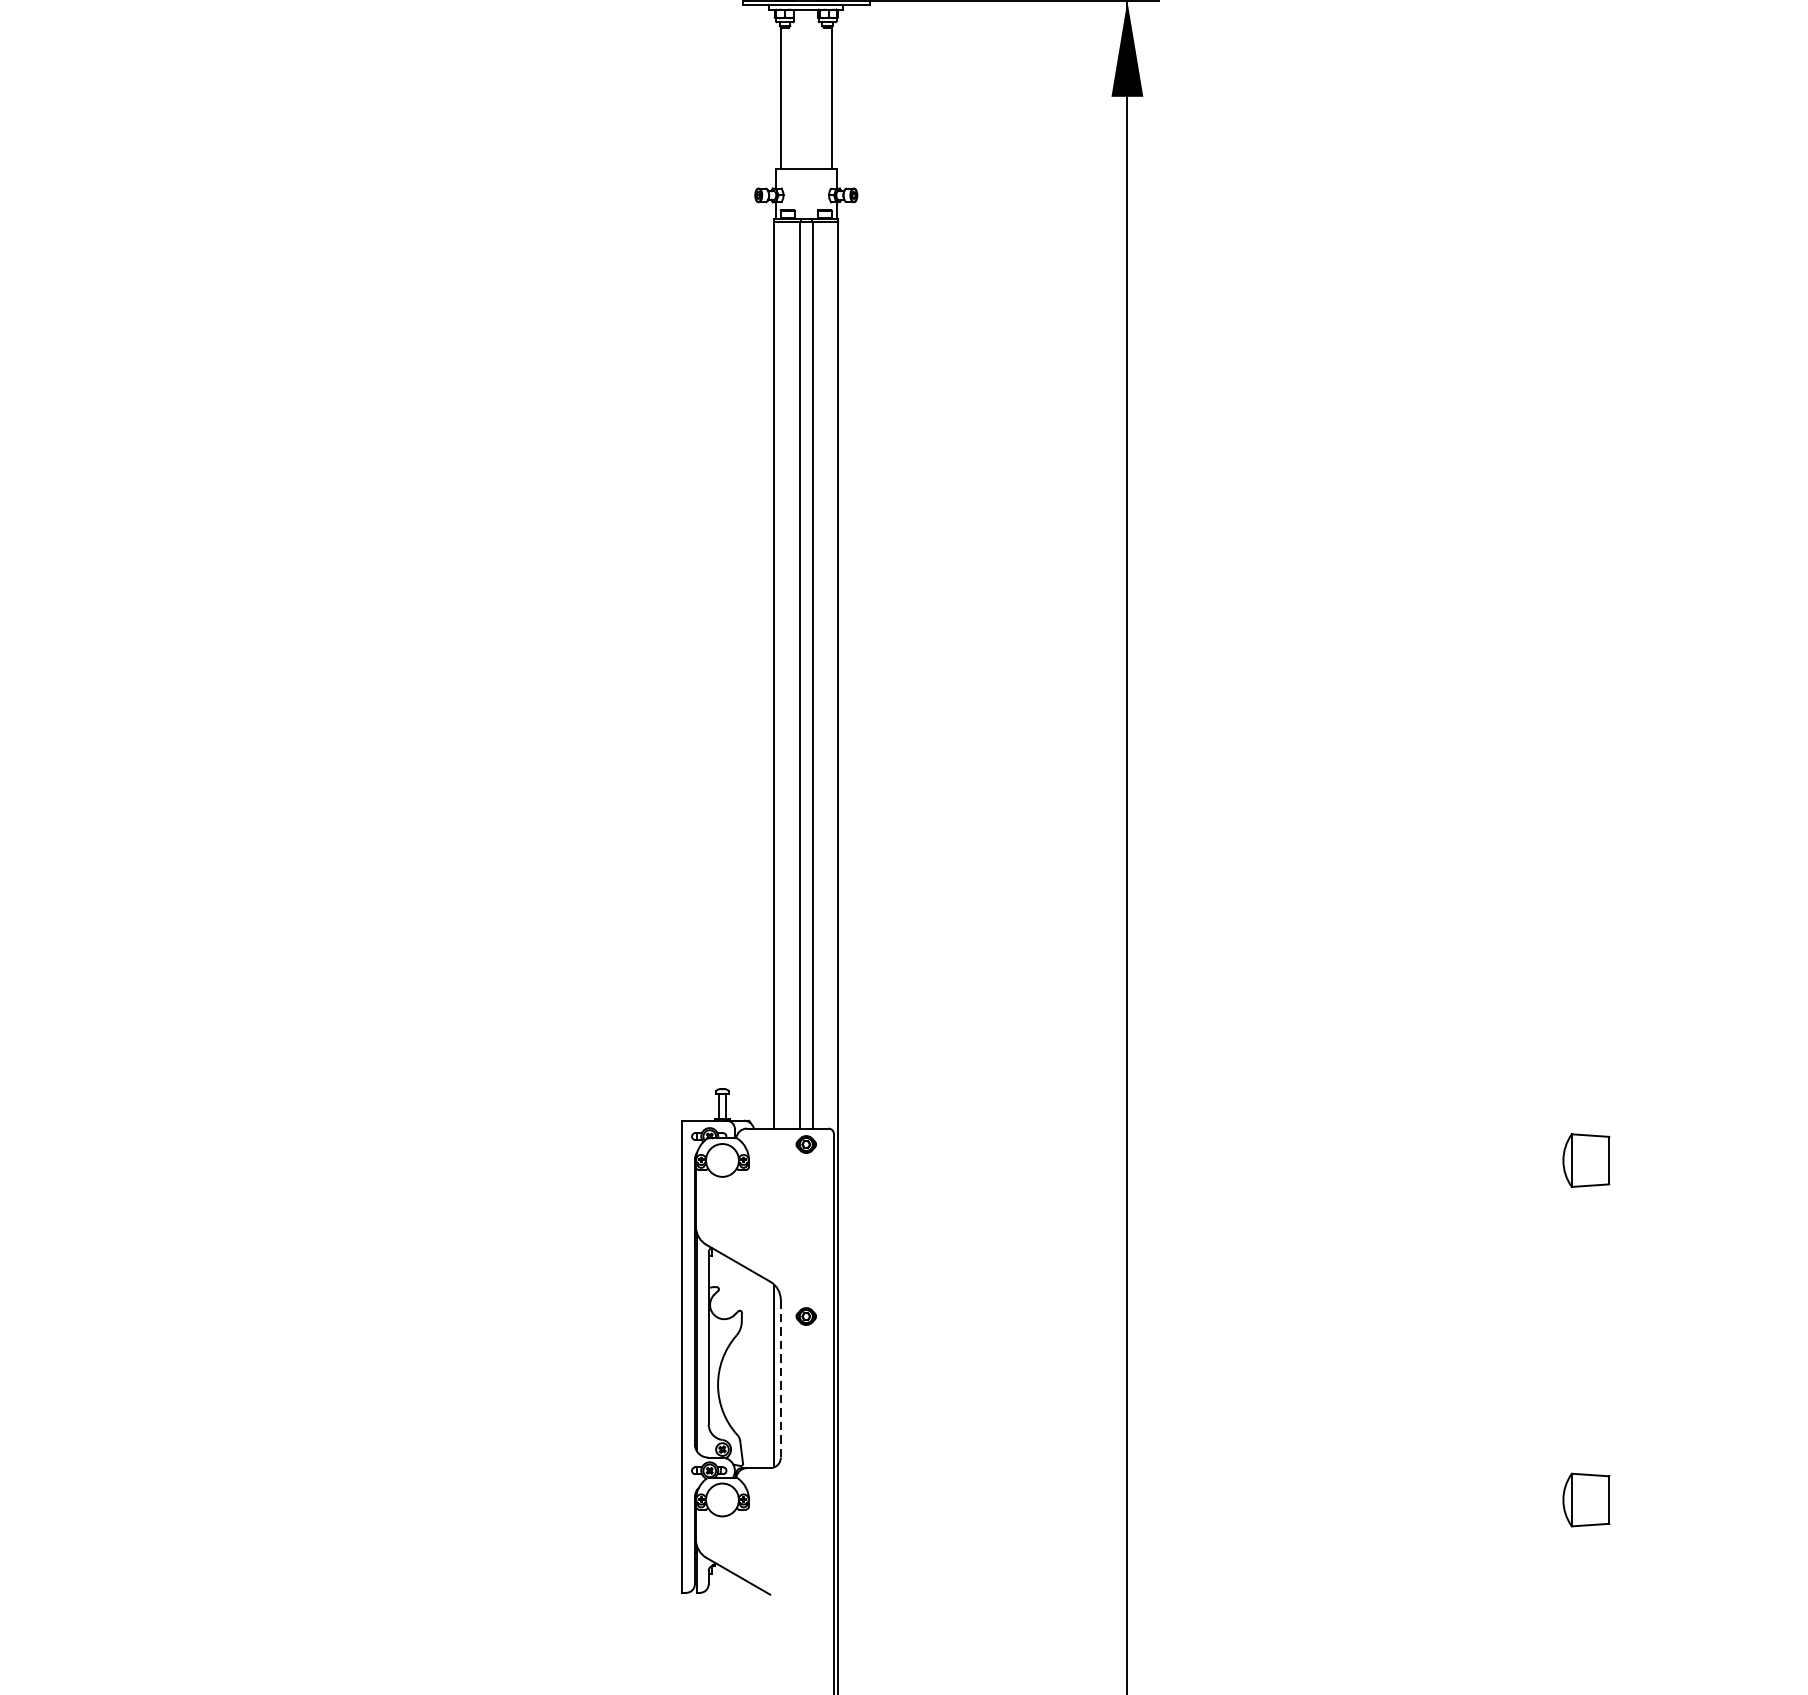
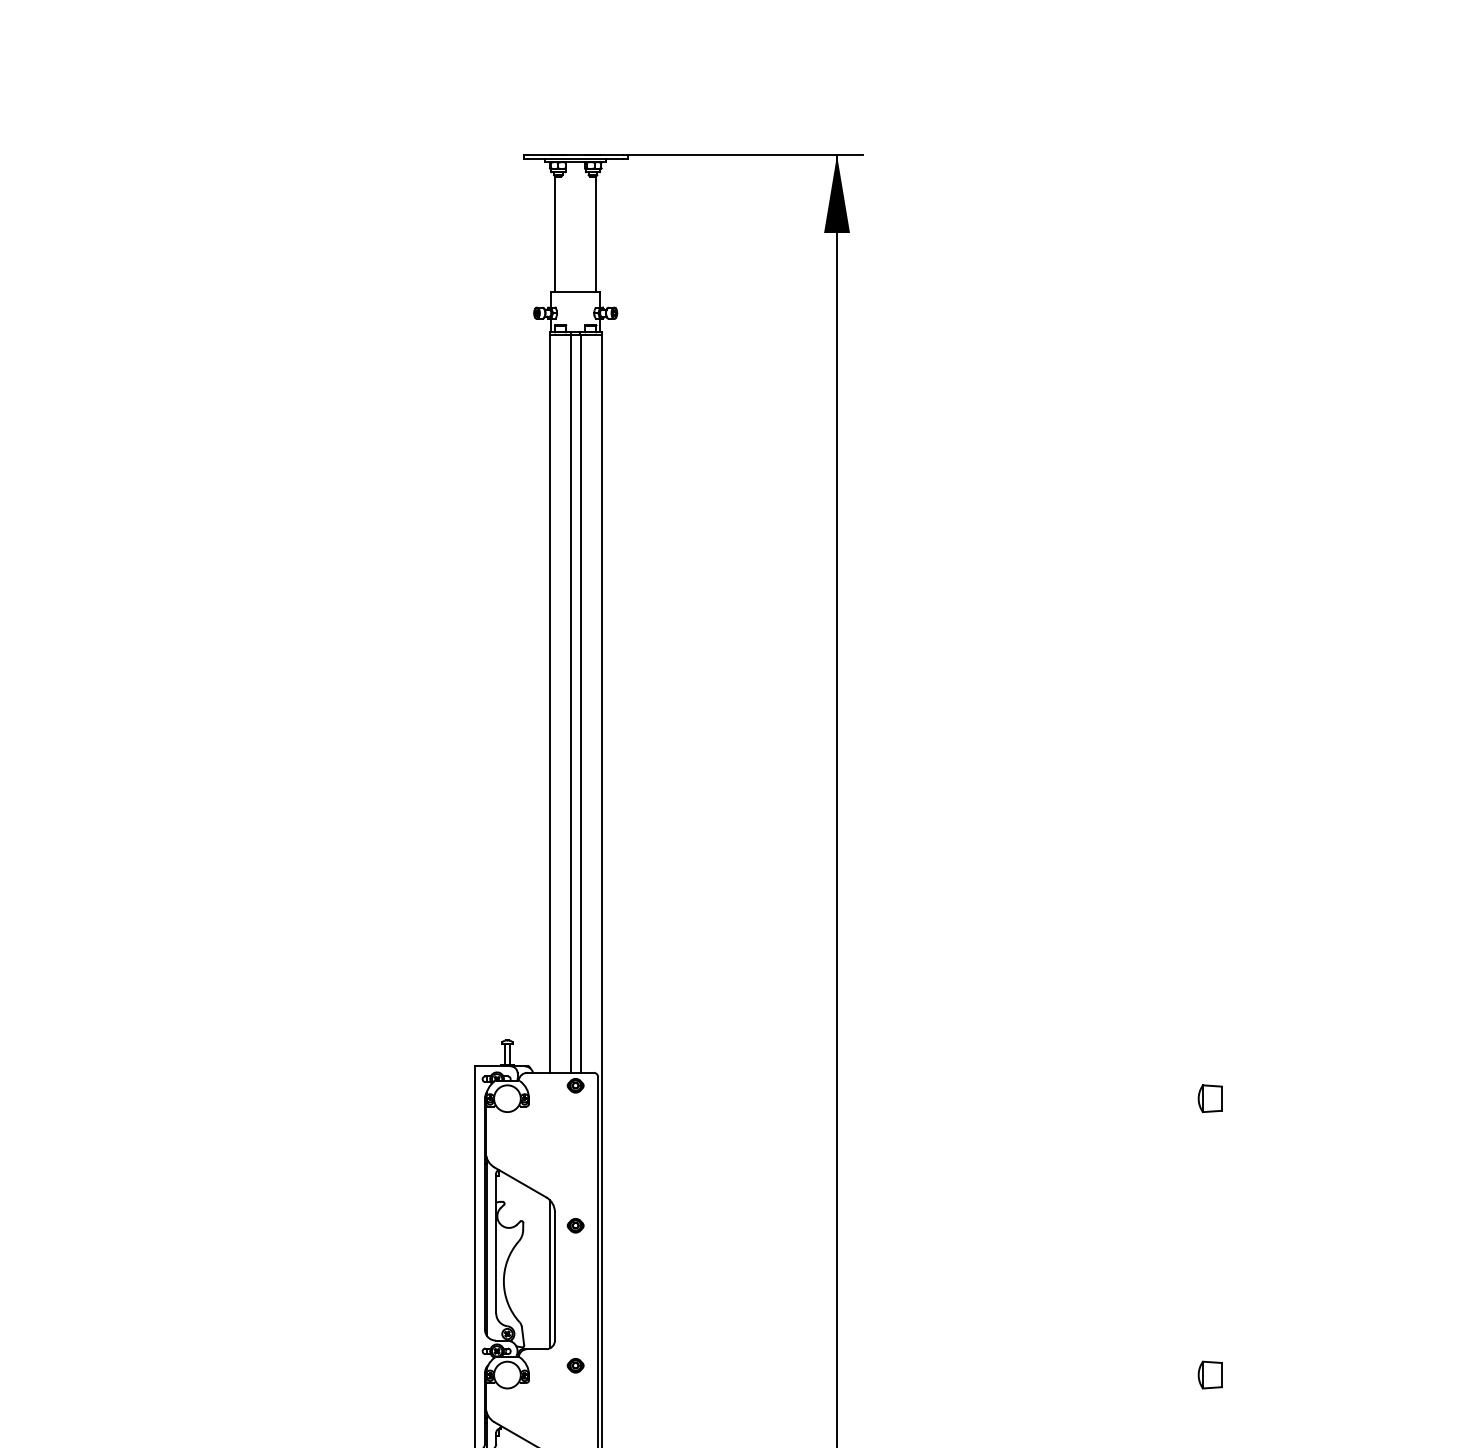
part: (1585, 1160) -> (1209, 1098), size x0.62
line: (780, 1378) -> (554, 1276), dashed -> solid
part: (806, 1488) -> (575, 1365), added
part: (1585, 1499) -> (1209, 1374), size x0.62

